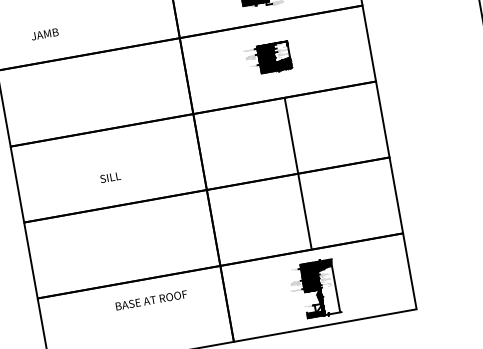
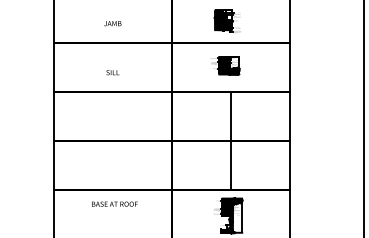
text: (44, 34) -> (112, 23), moved
text: (109, 177) -> (112, 72), moved
text: (150, 299) -> (114, 203), moved

